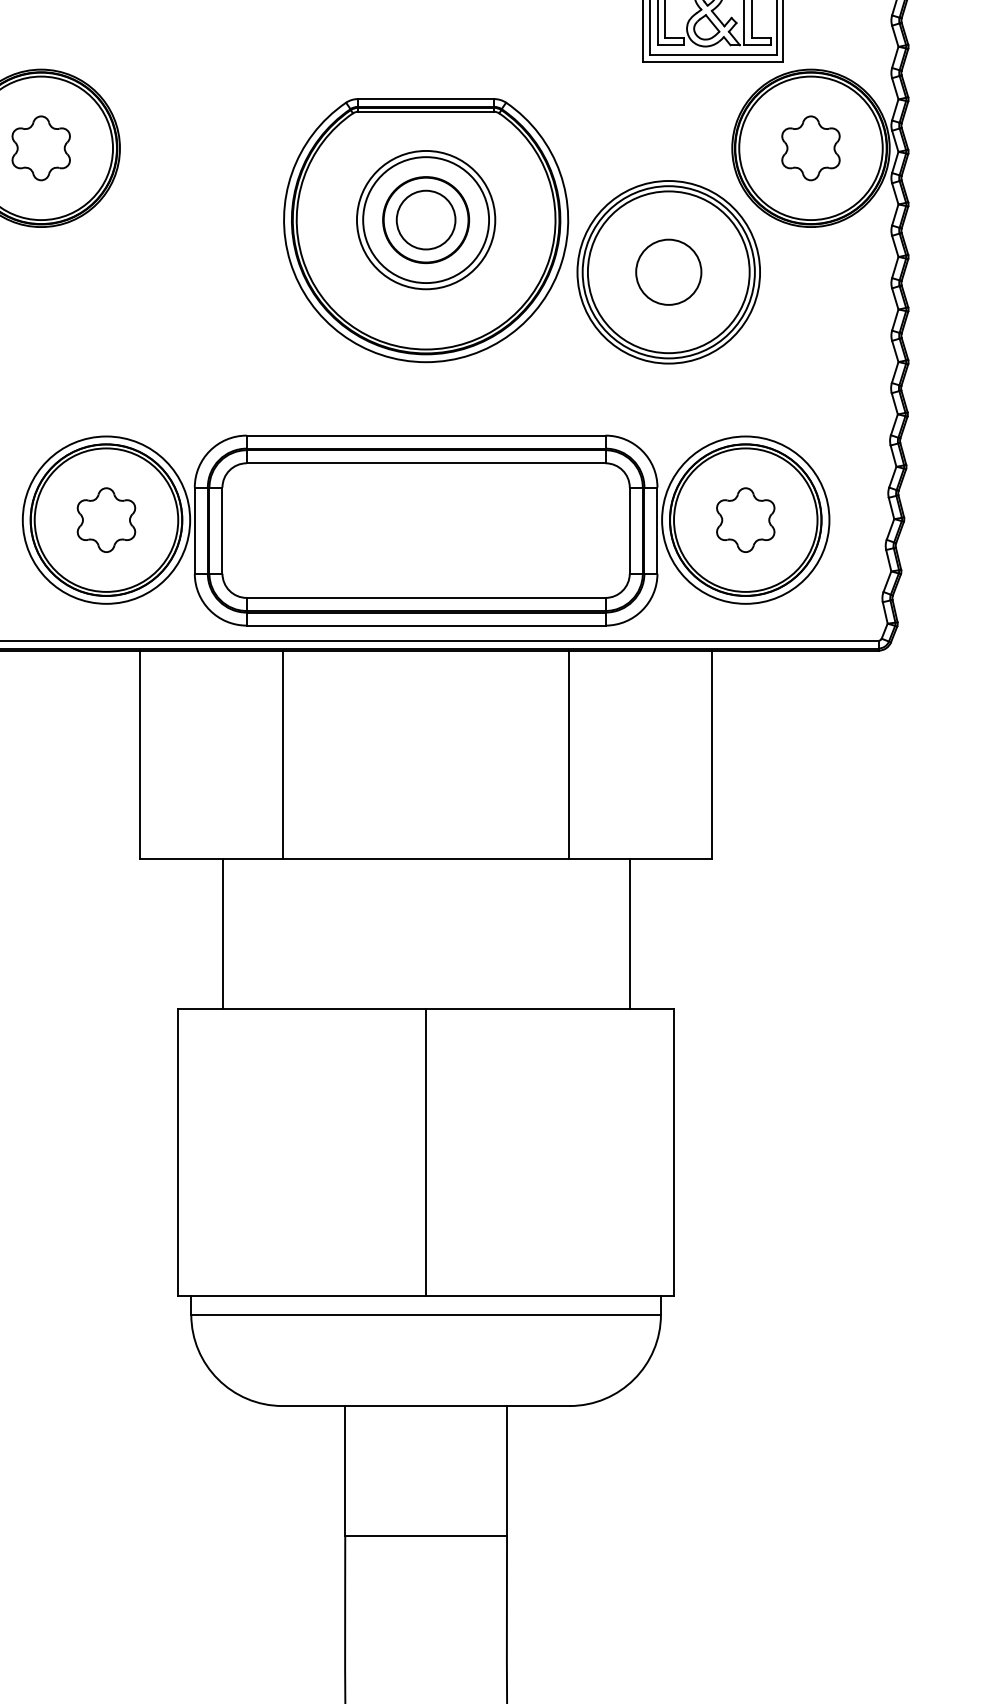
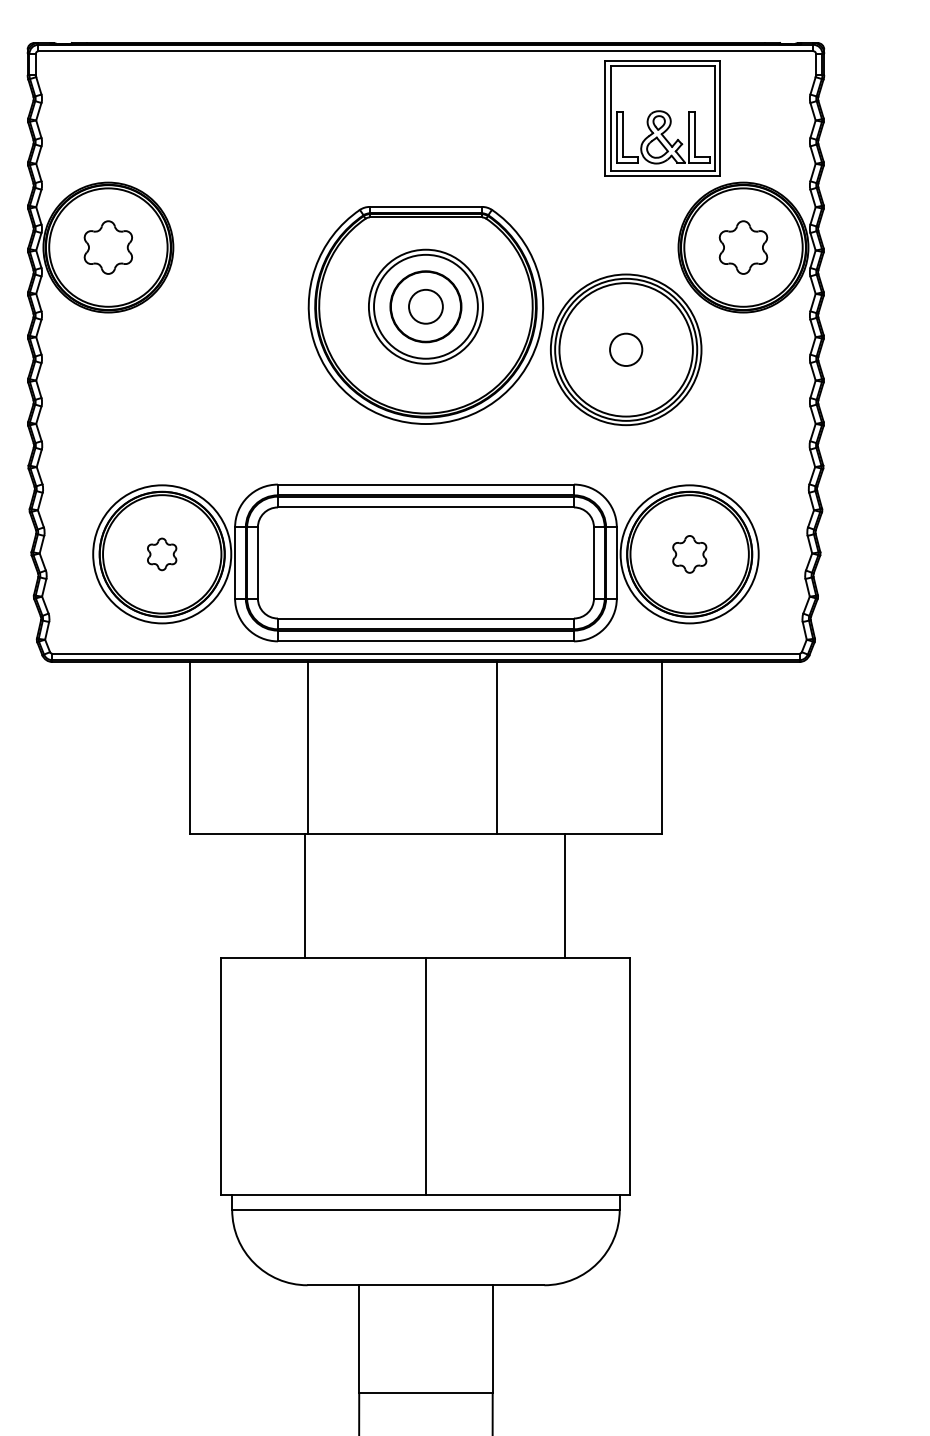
circle: (425, 219) -> (425, 306), size x0.7
circle: (669, 271) -> (626, 349), size x0.6
part: (105, 520) -> (161, 554), size x0.6
part: (745, 520) -> (689, 554), size x0.7
line: (569, 755) -> (497, 748), moved
line: (223, 934) -> (305, 896), moved
line: (629, 934) -> (564, 896), moved

